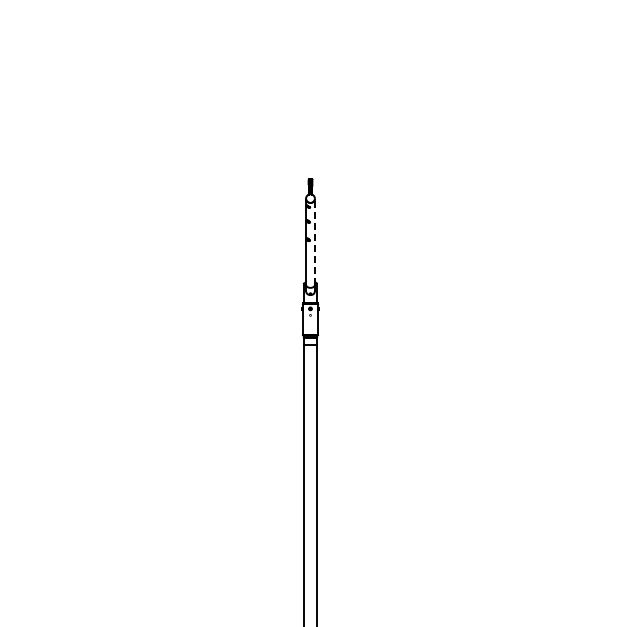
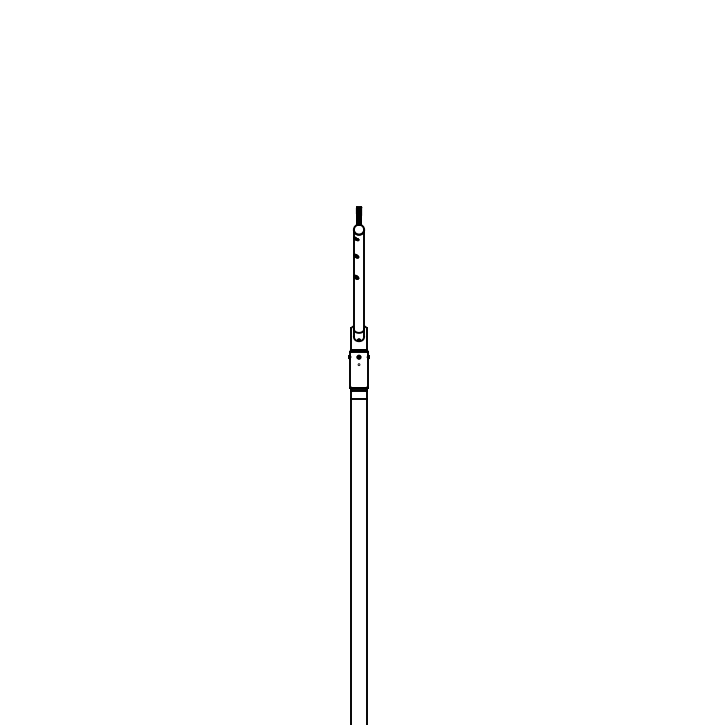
line: (314, 241) -> (363, 279), dashed -> solid

